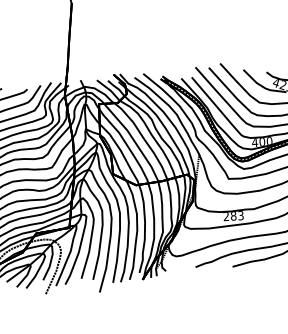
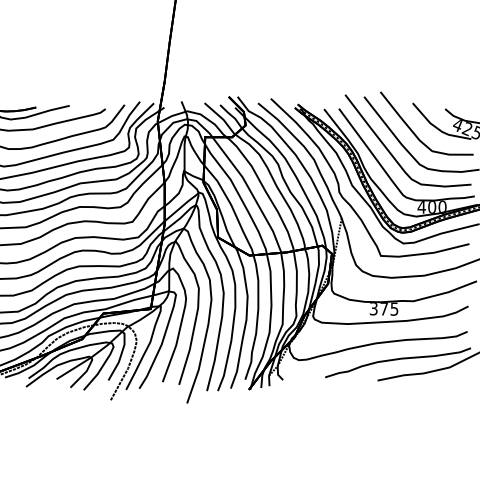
text: (233, 215) -> (384, 308), 283 -> 375

